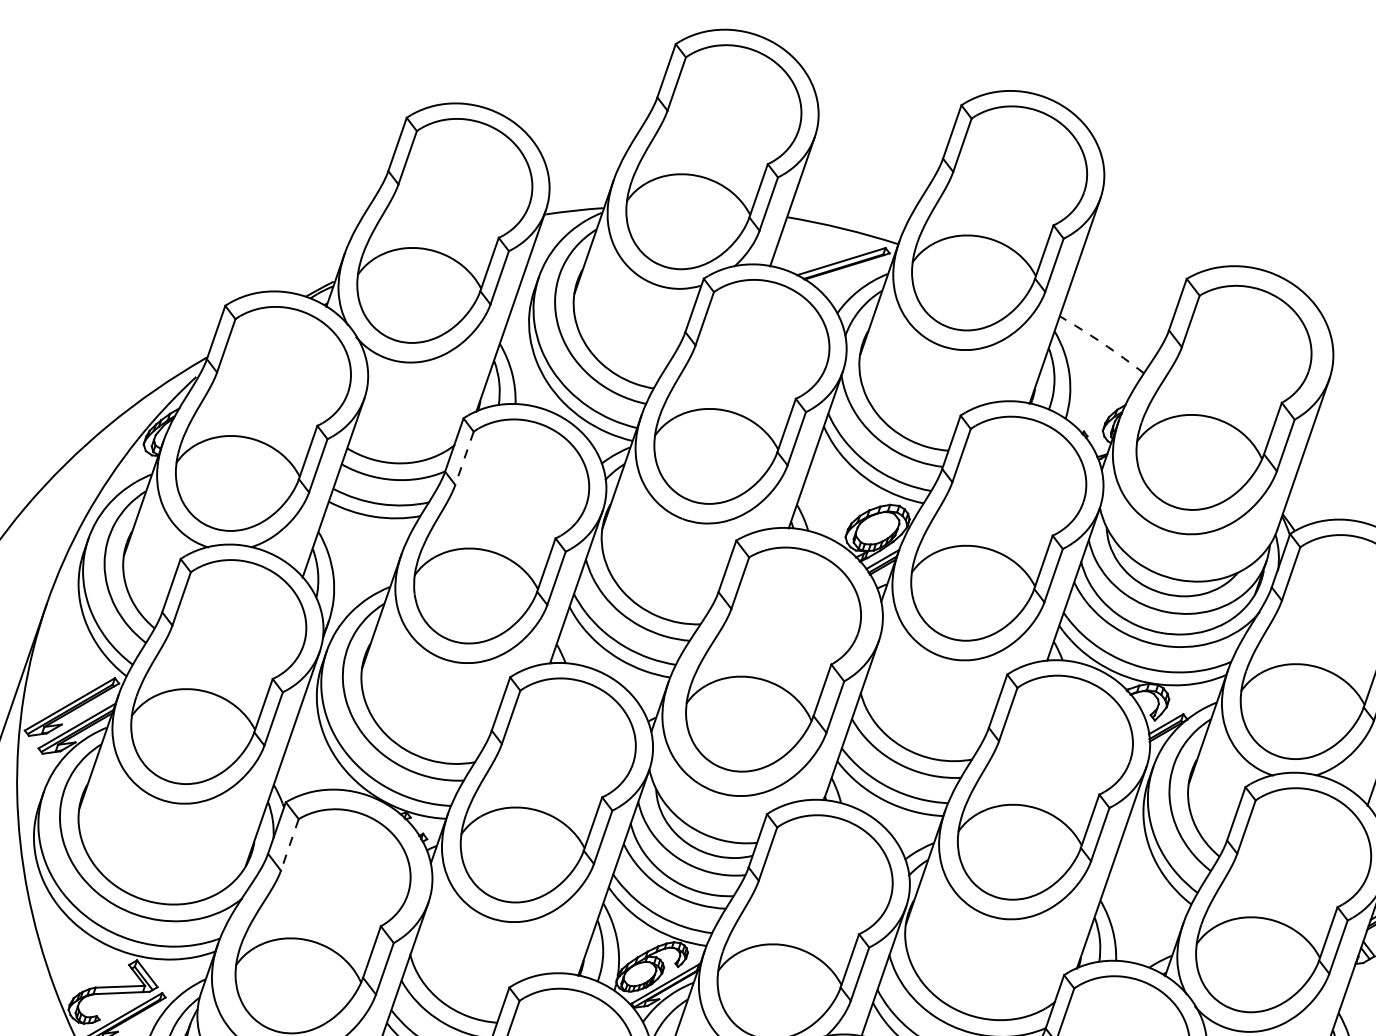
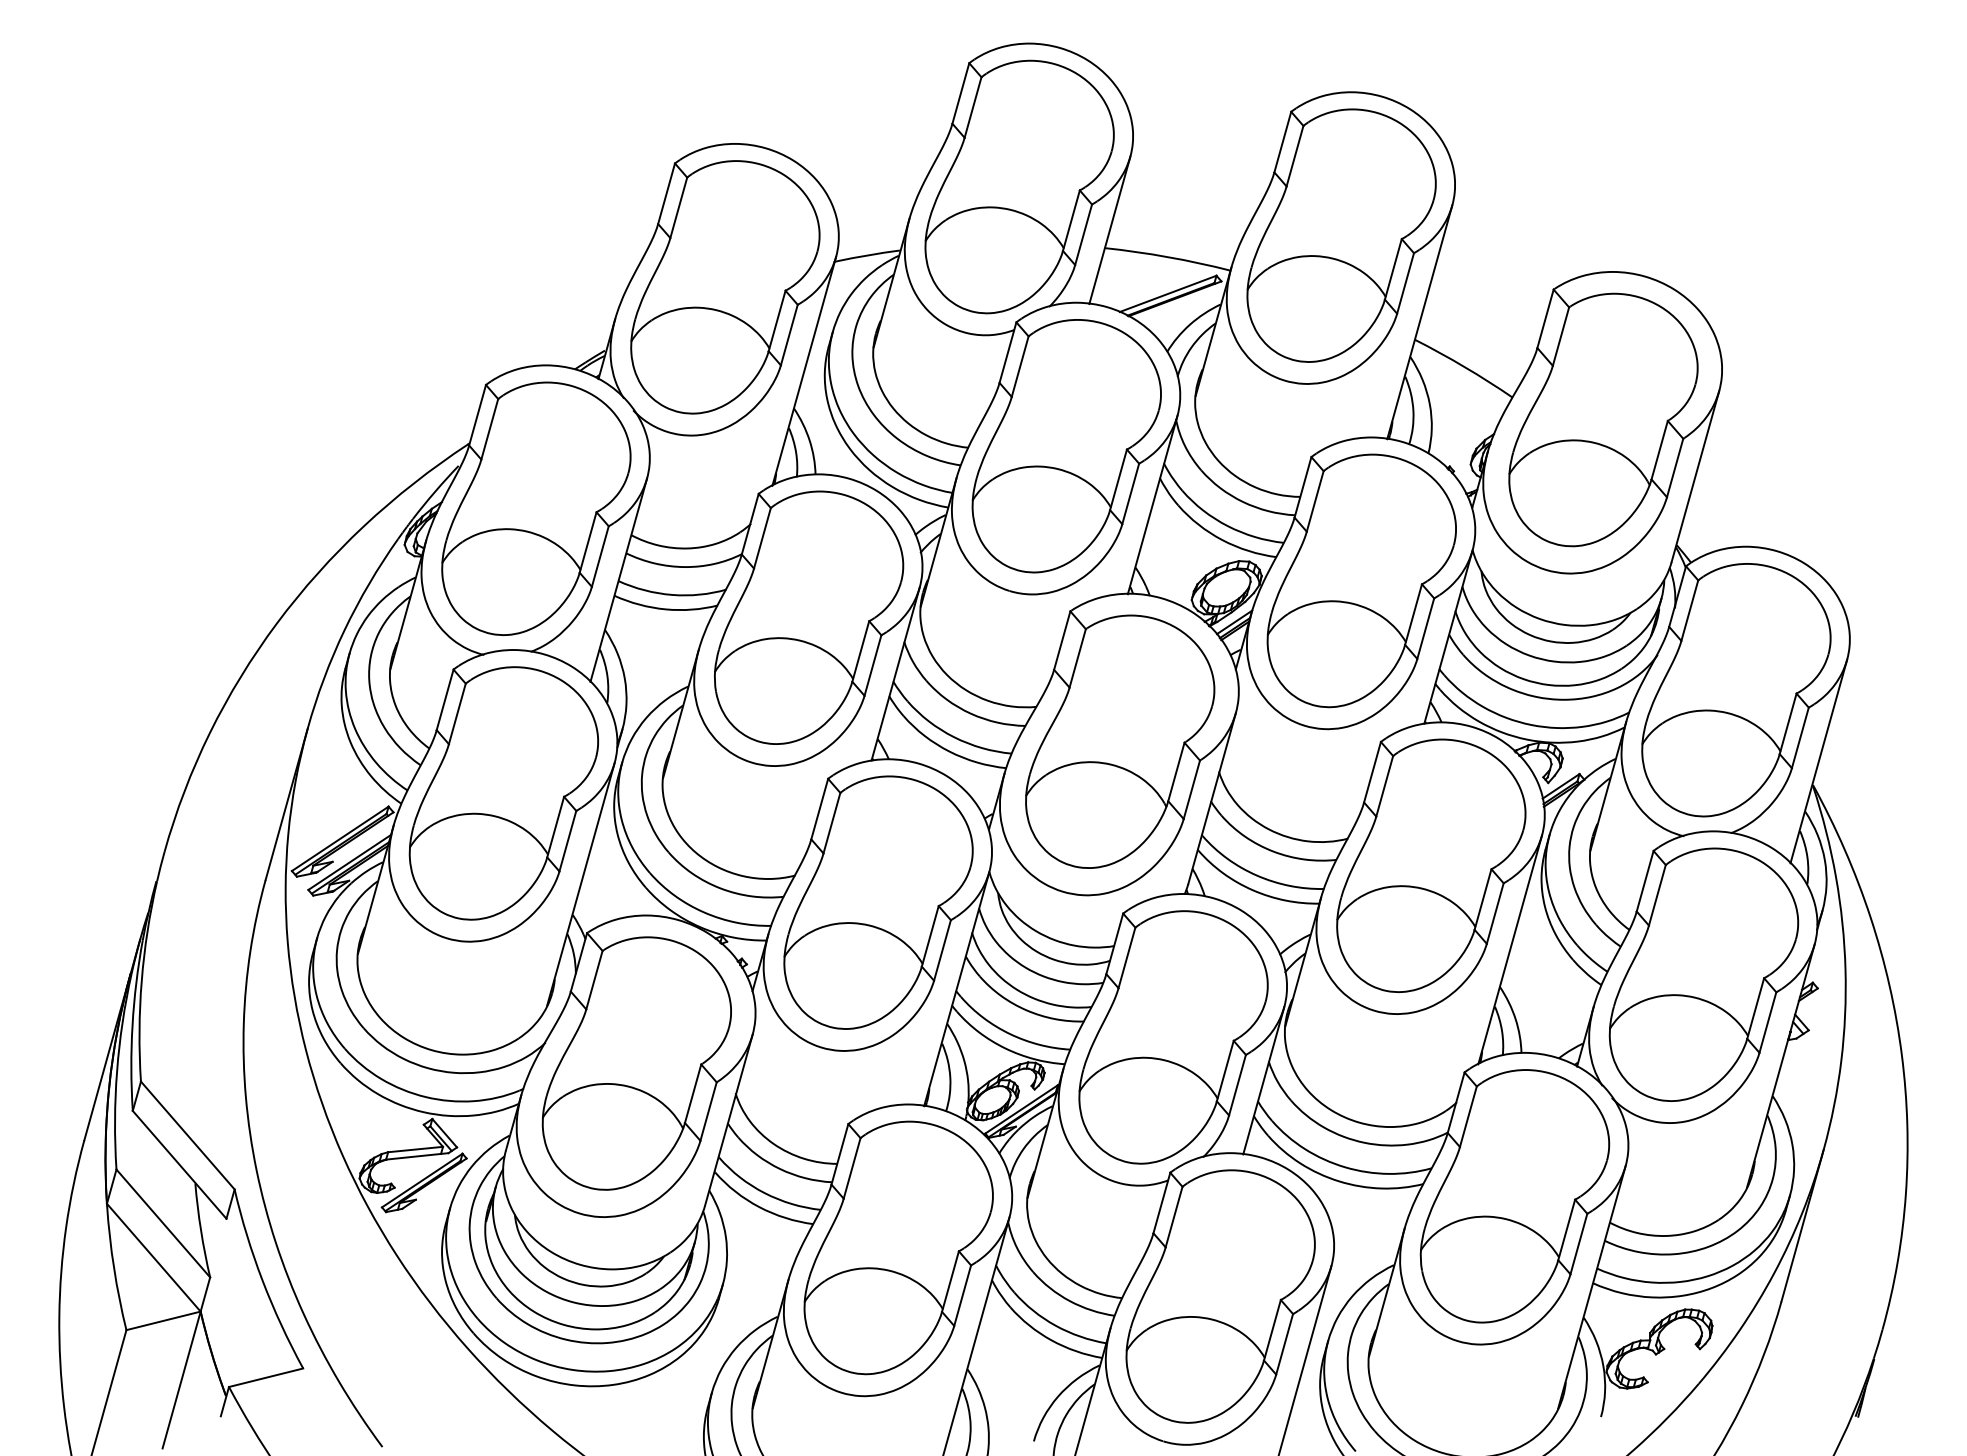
arc: (1102, 343) -> (1464, 367), dashed -> solid
line: (464, 458) -> (762, 538), dashed -> solid
line: (289, 845) -> (594, 980), dashed -> solid

